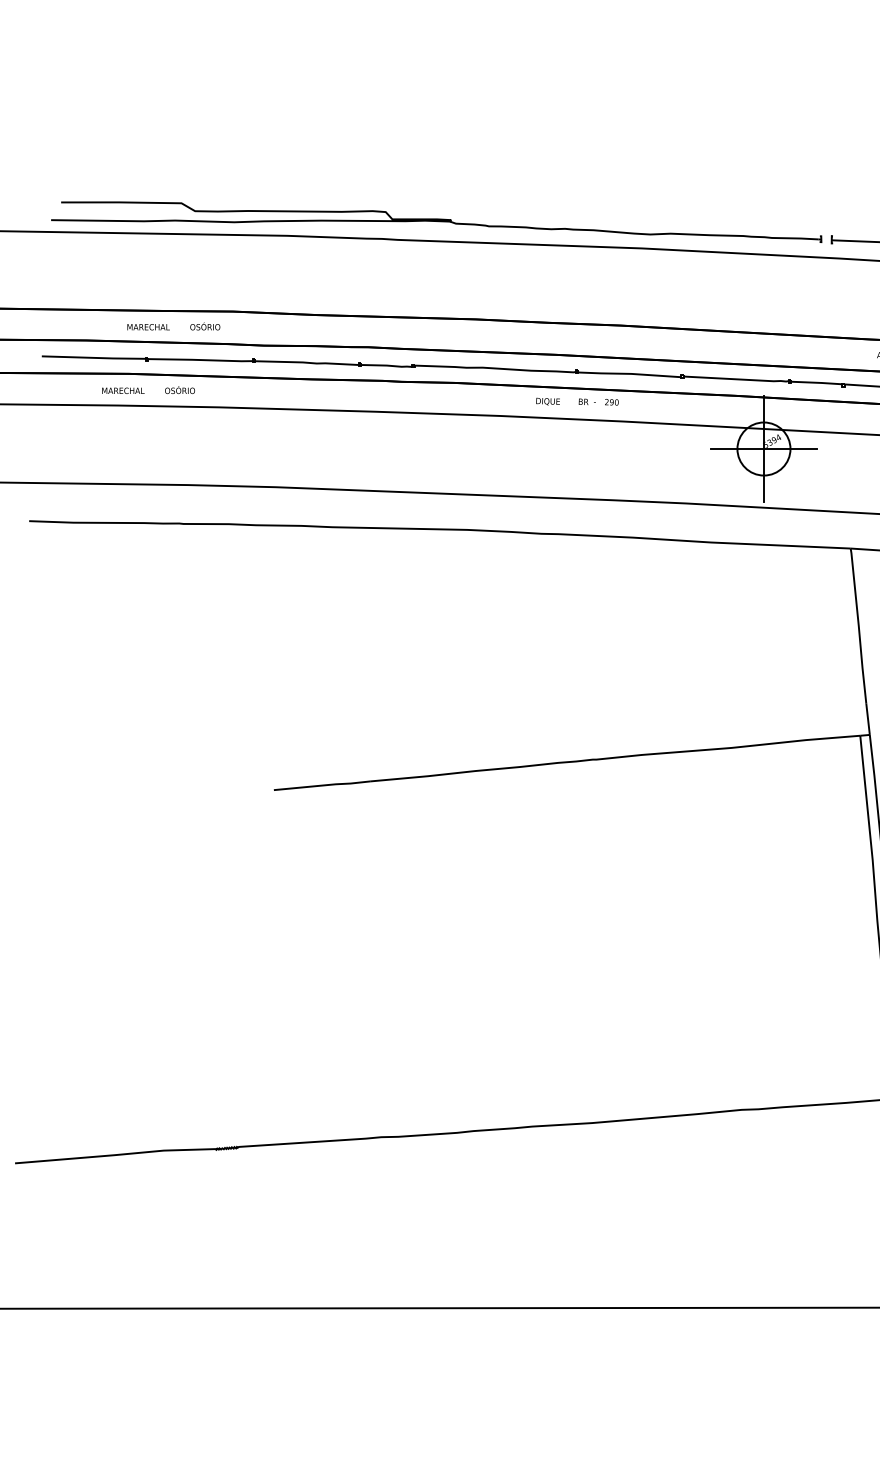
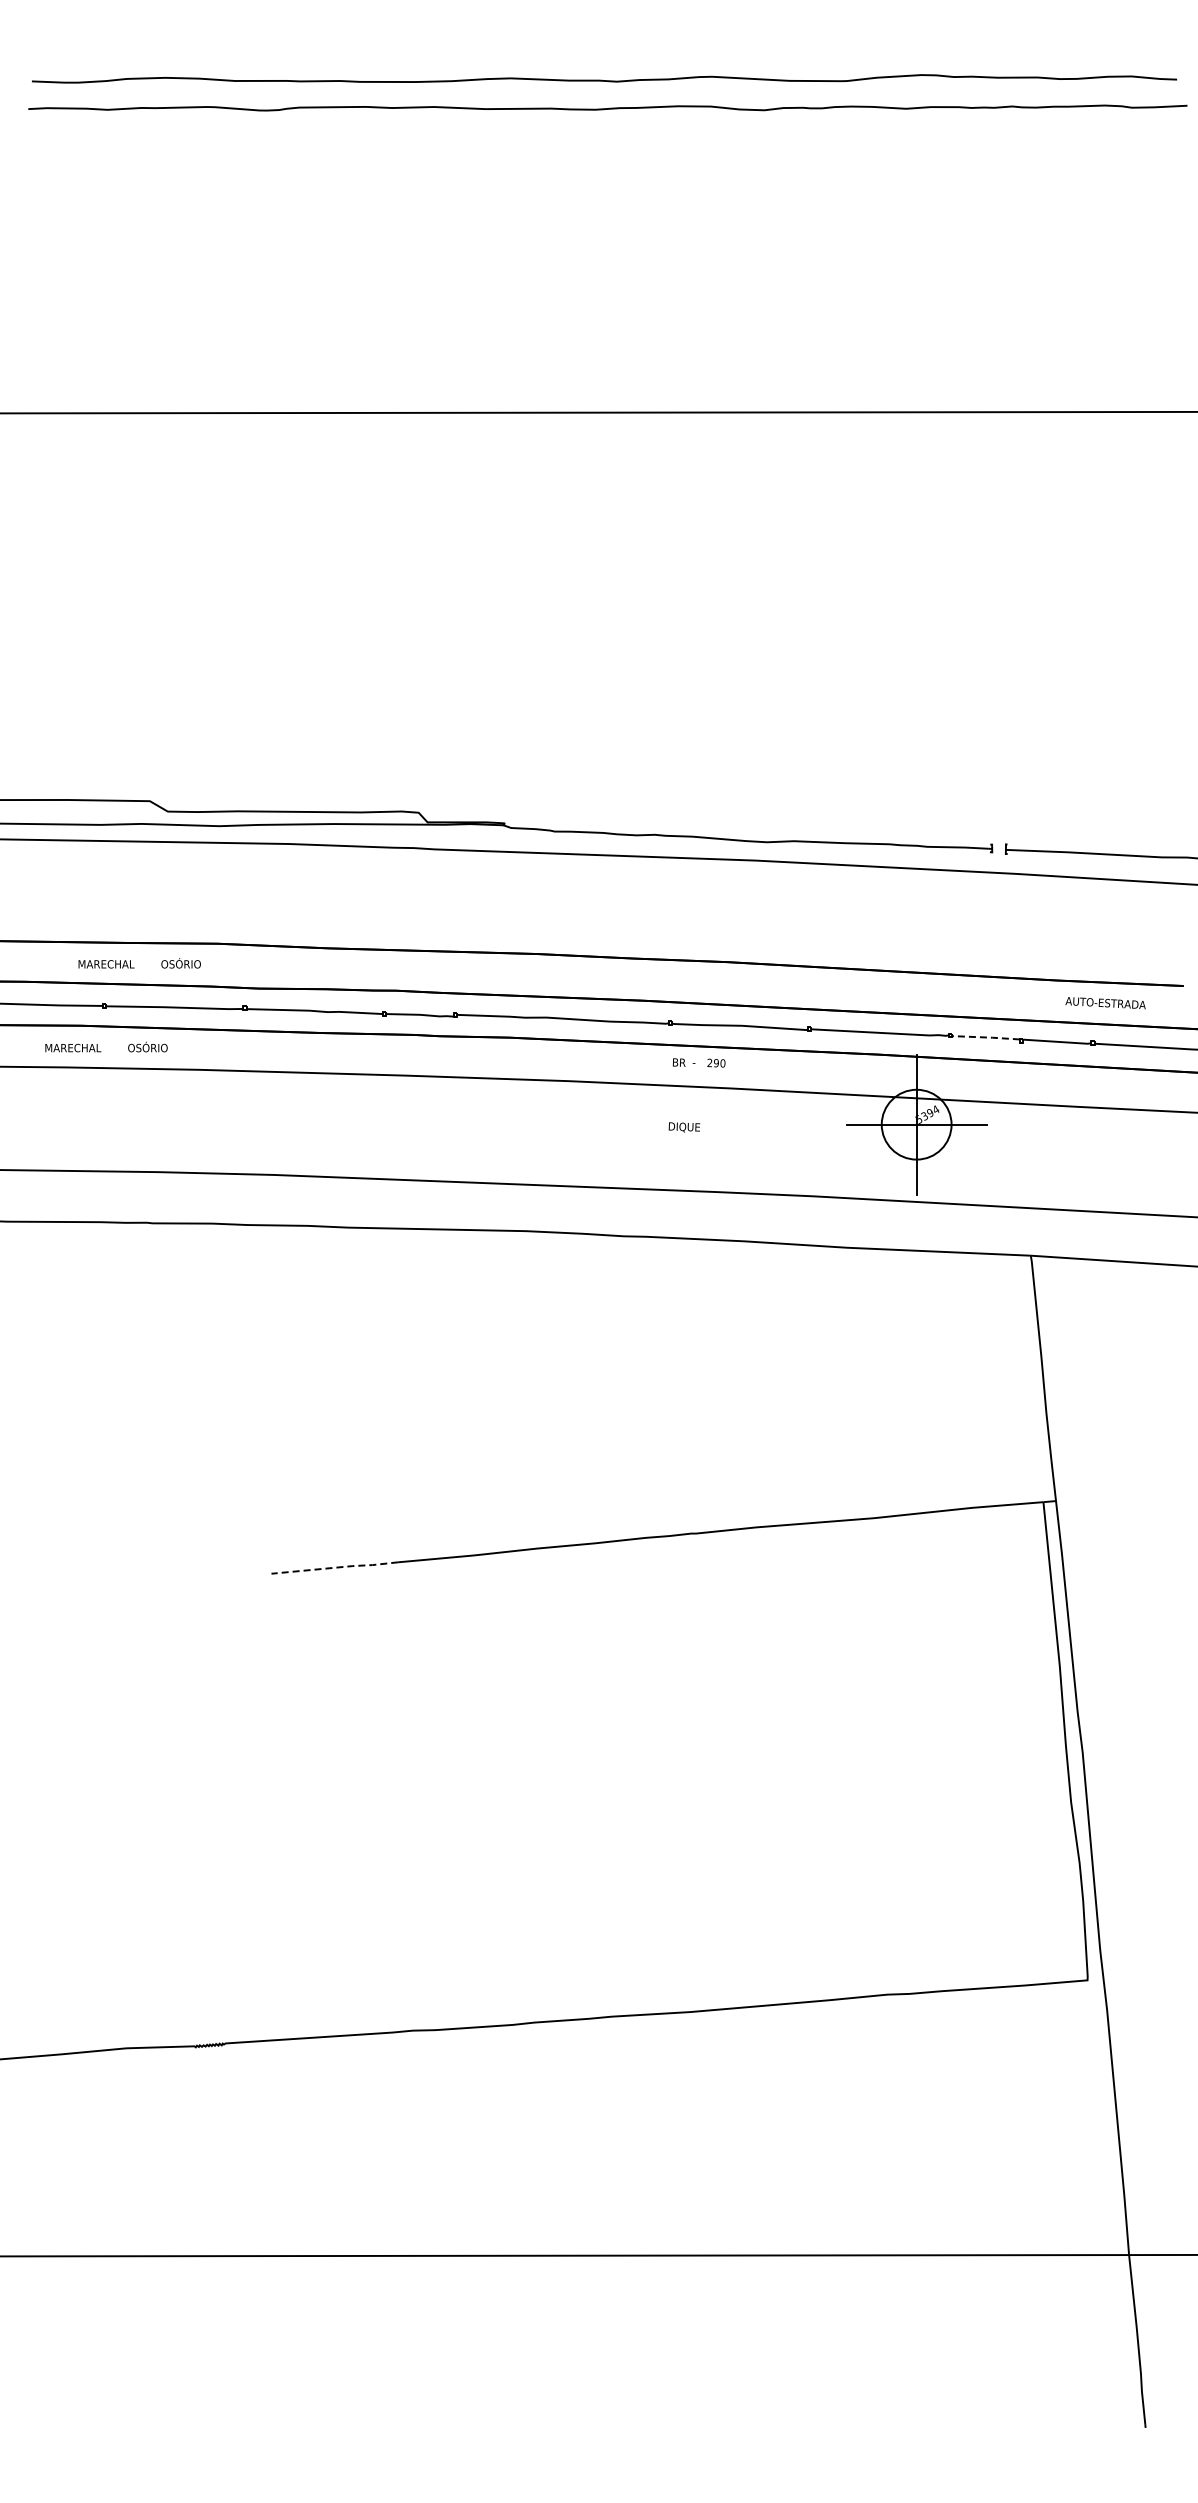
line: (817, 382) -> (986, 1037), solid -> dashed
text: (548, 401) -> (684, 1127), moved
line: (323, 785) -> (336, 1567), solid -> dashed

